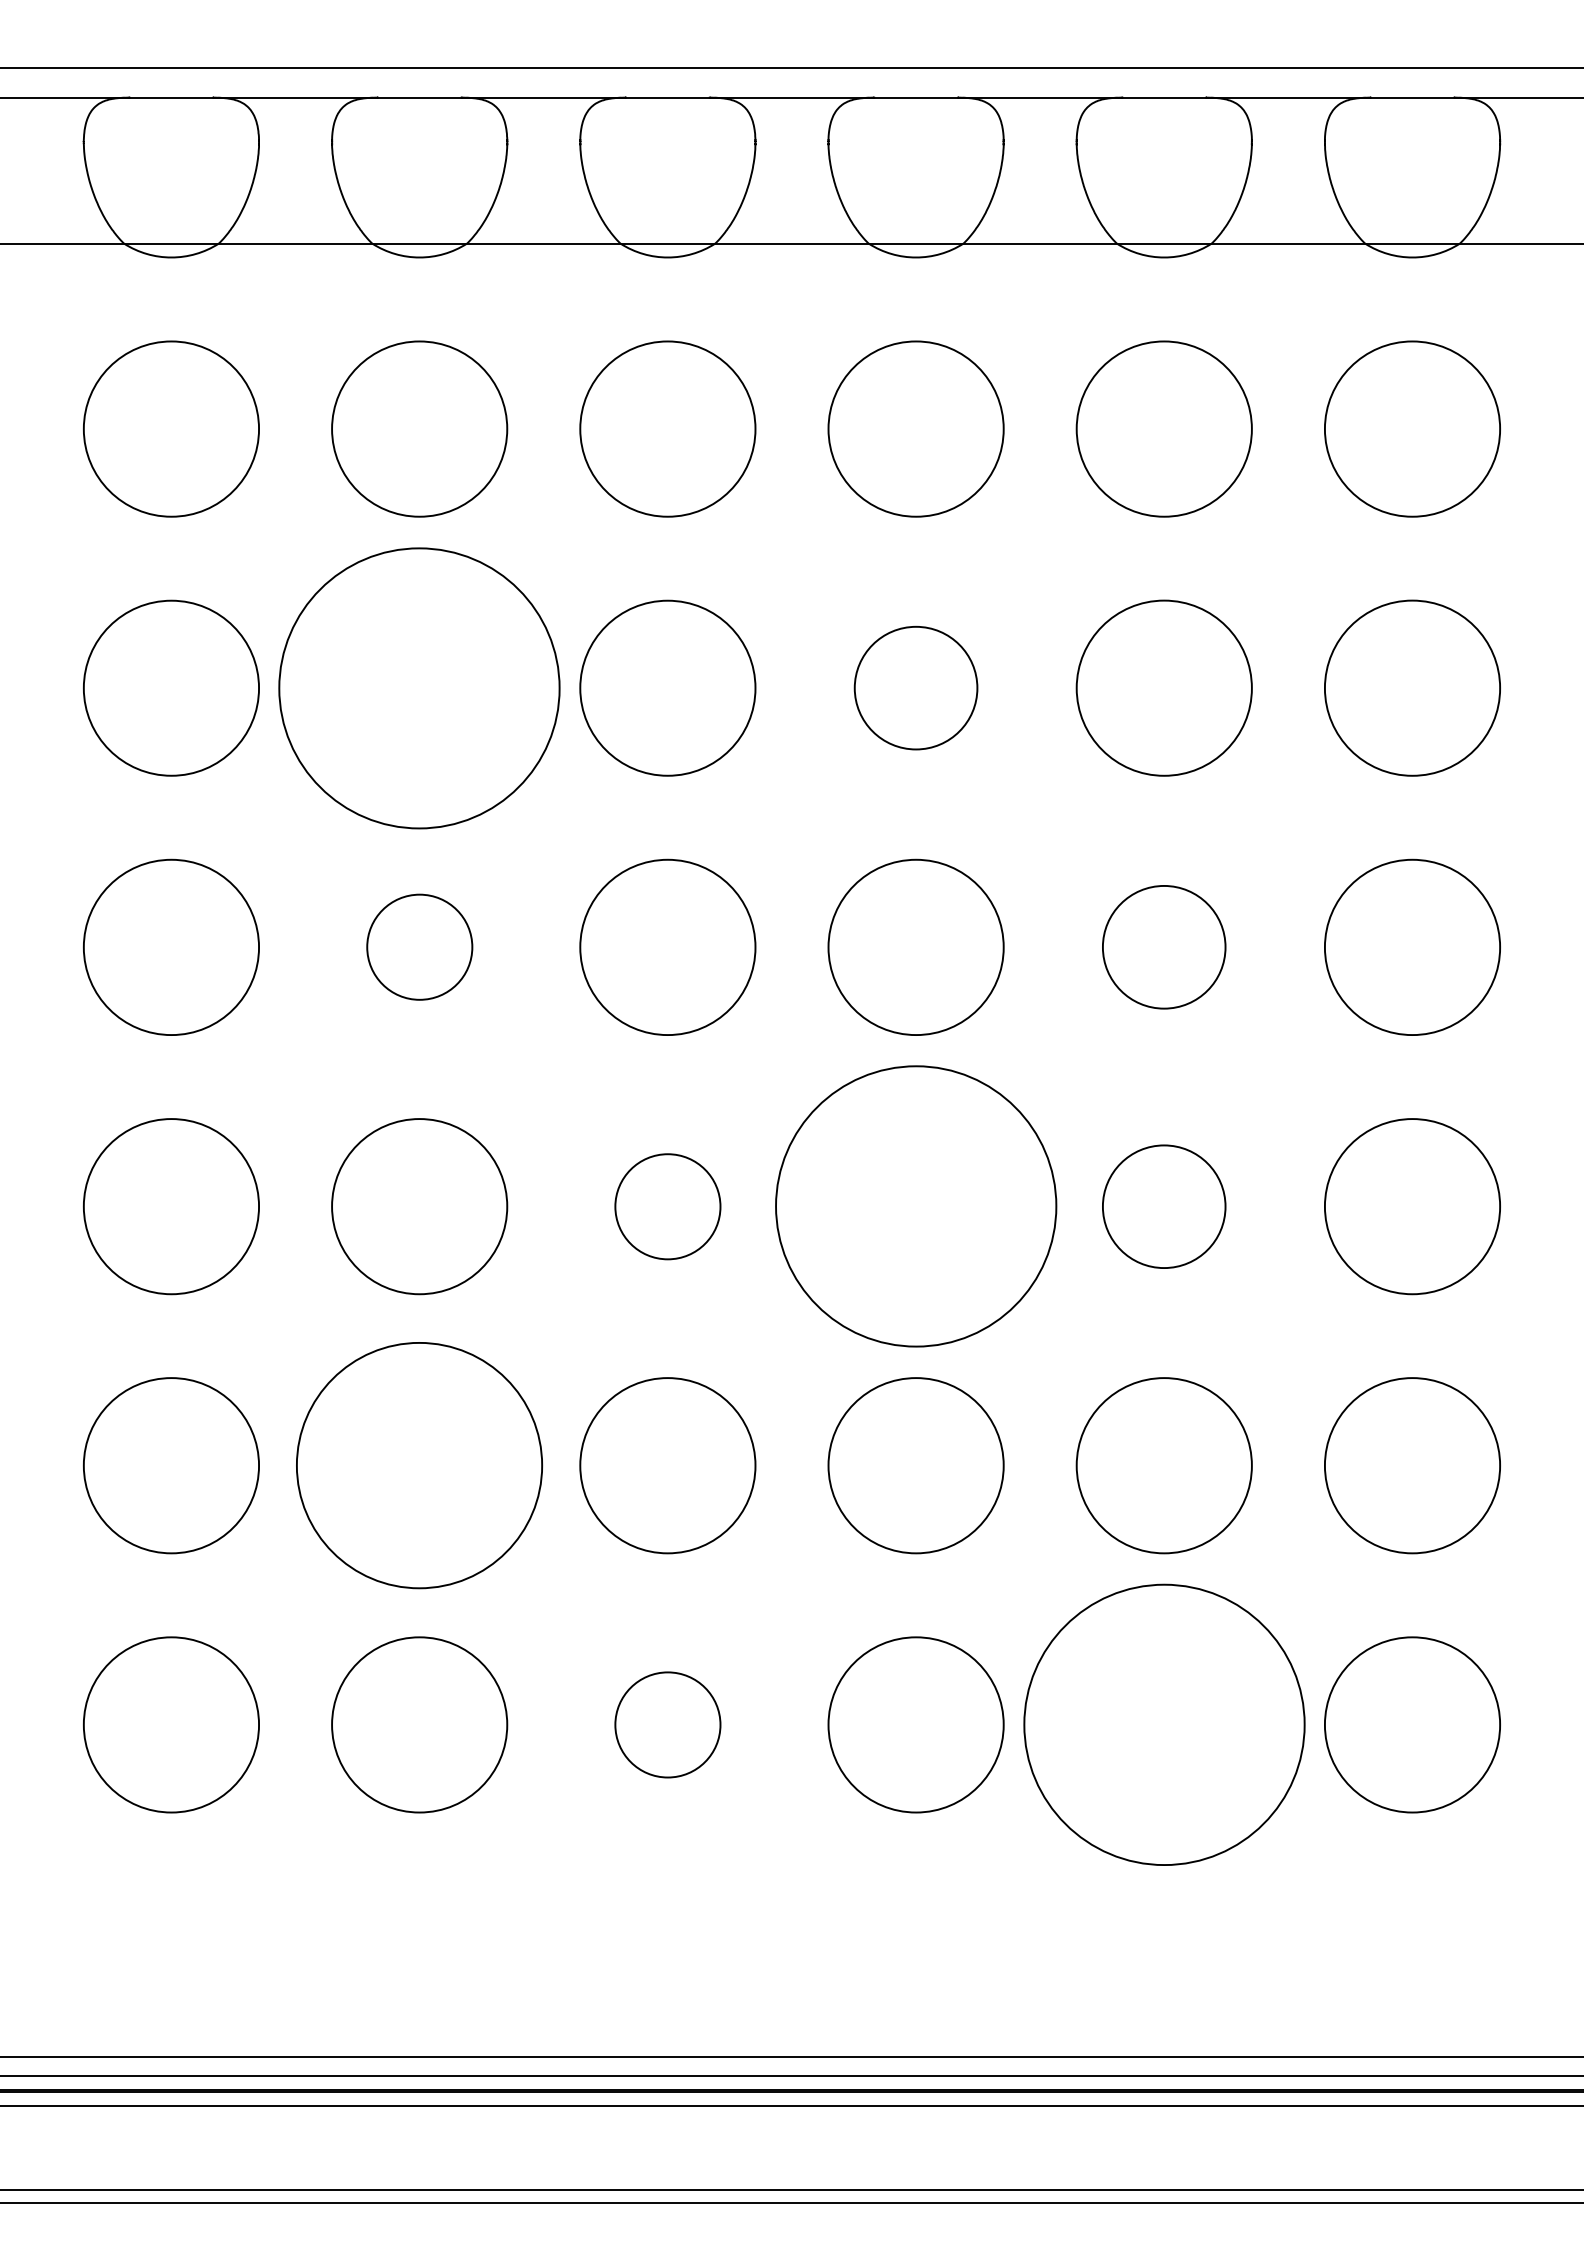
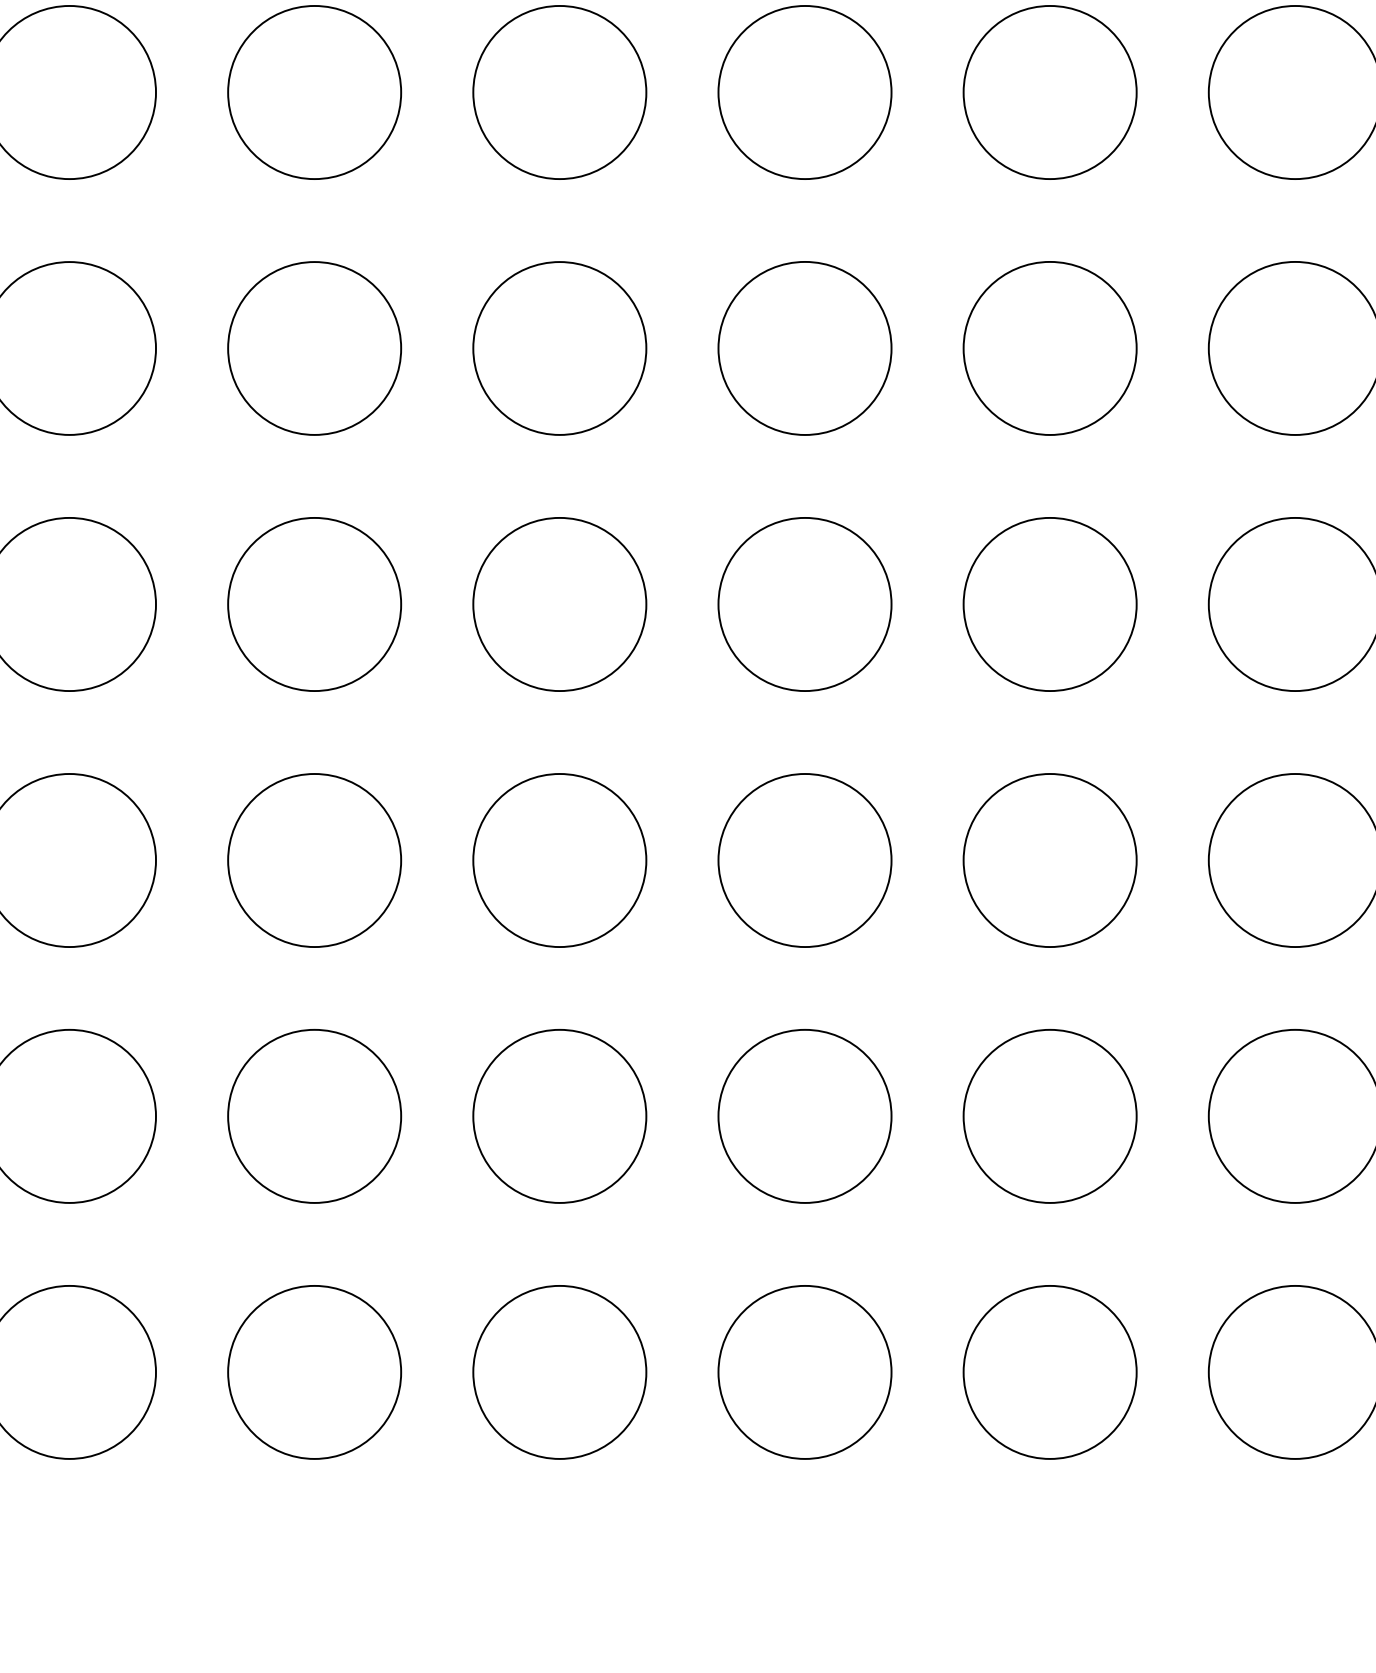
part: (419, 687) -> (314, 347), size x0.62
part: (915, 687) -> (804, 347), size x1.43
part: (419, 946) -> (314, 603), size x1.67
part: (1163, 946) -> (1049, 603), size x1.43
part: (667, 1206) -> (559, 860), size x1.67
part: (915, 1206) -> (804, 860), size x0.62
part: (1163, 1206) -> (1049, 860), size x1.43
part: (419, 1465) -> (314, 1116), size x0.71
part: (667, 1724) -> (559, 1372), size x1.67
part: (1163, 1724) -> (1049, 1372), size x0.62

